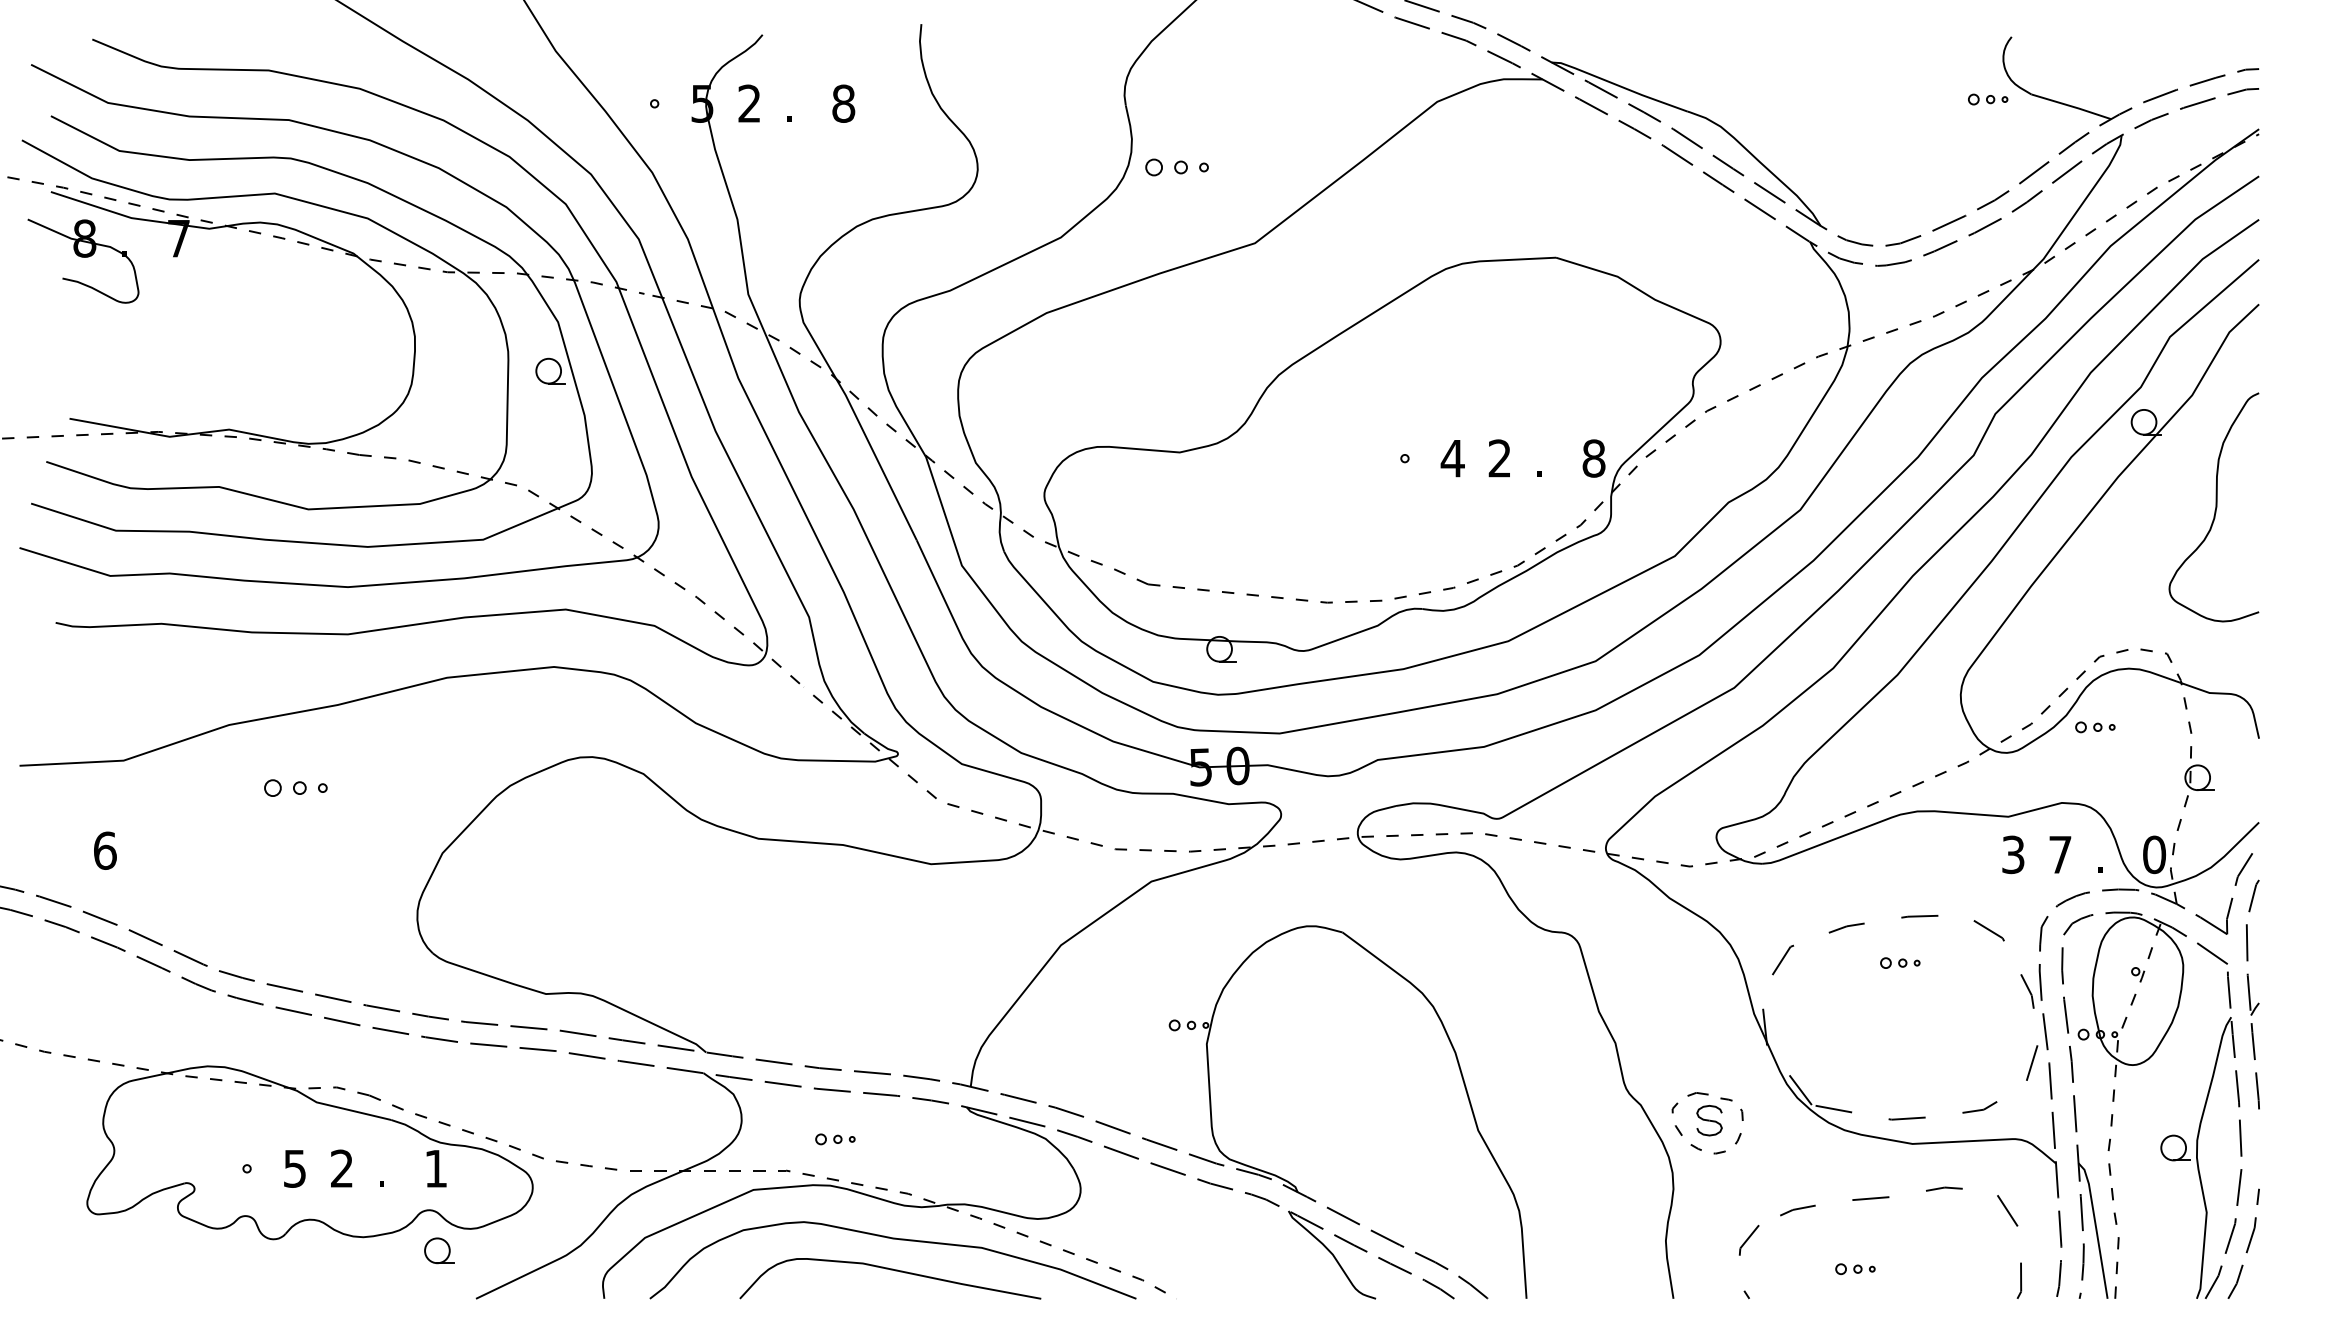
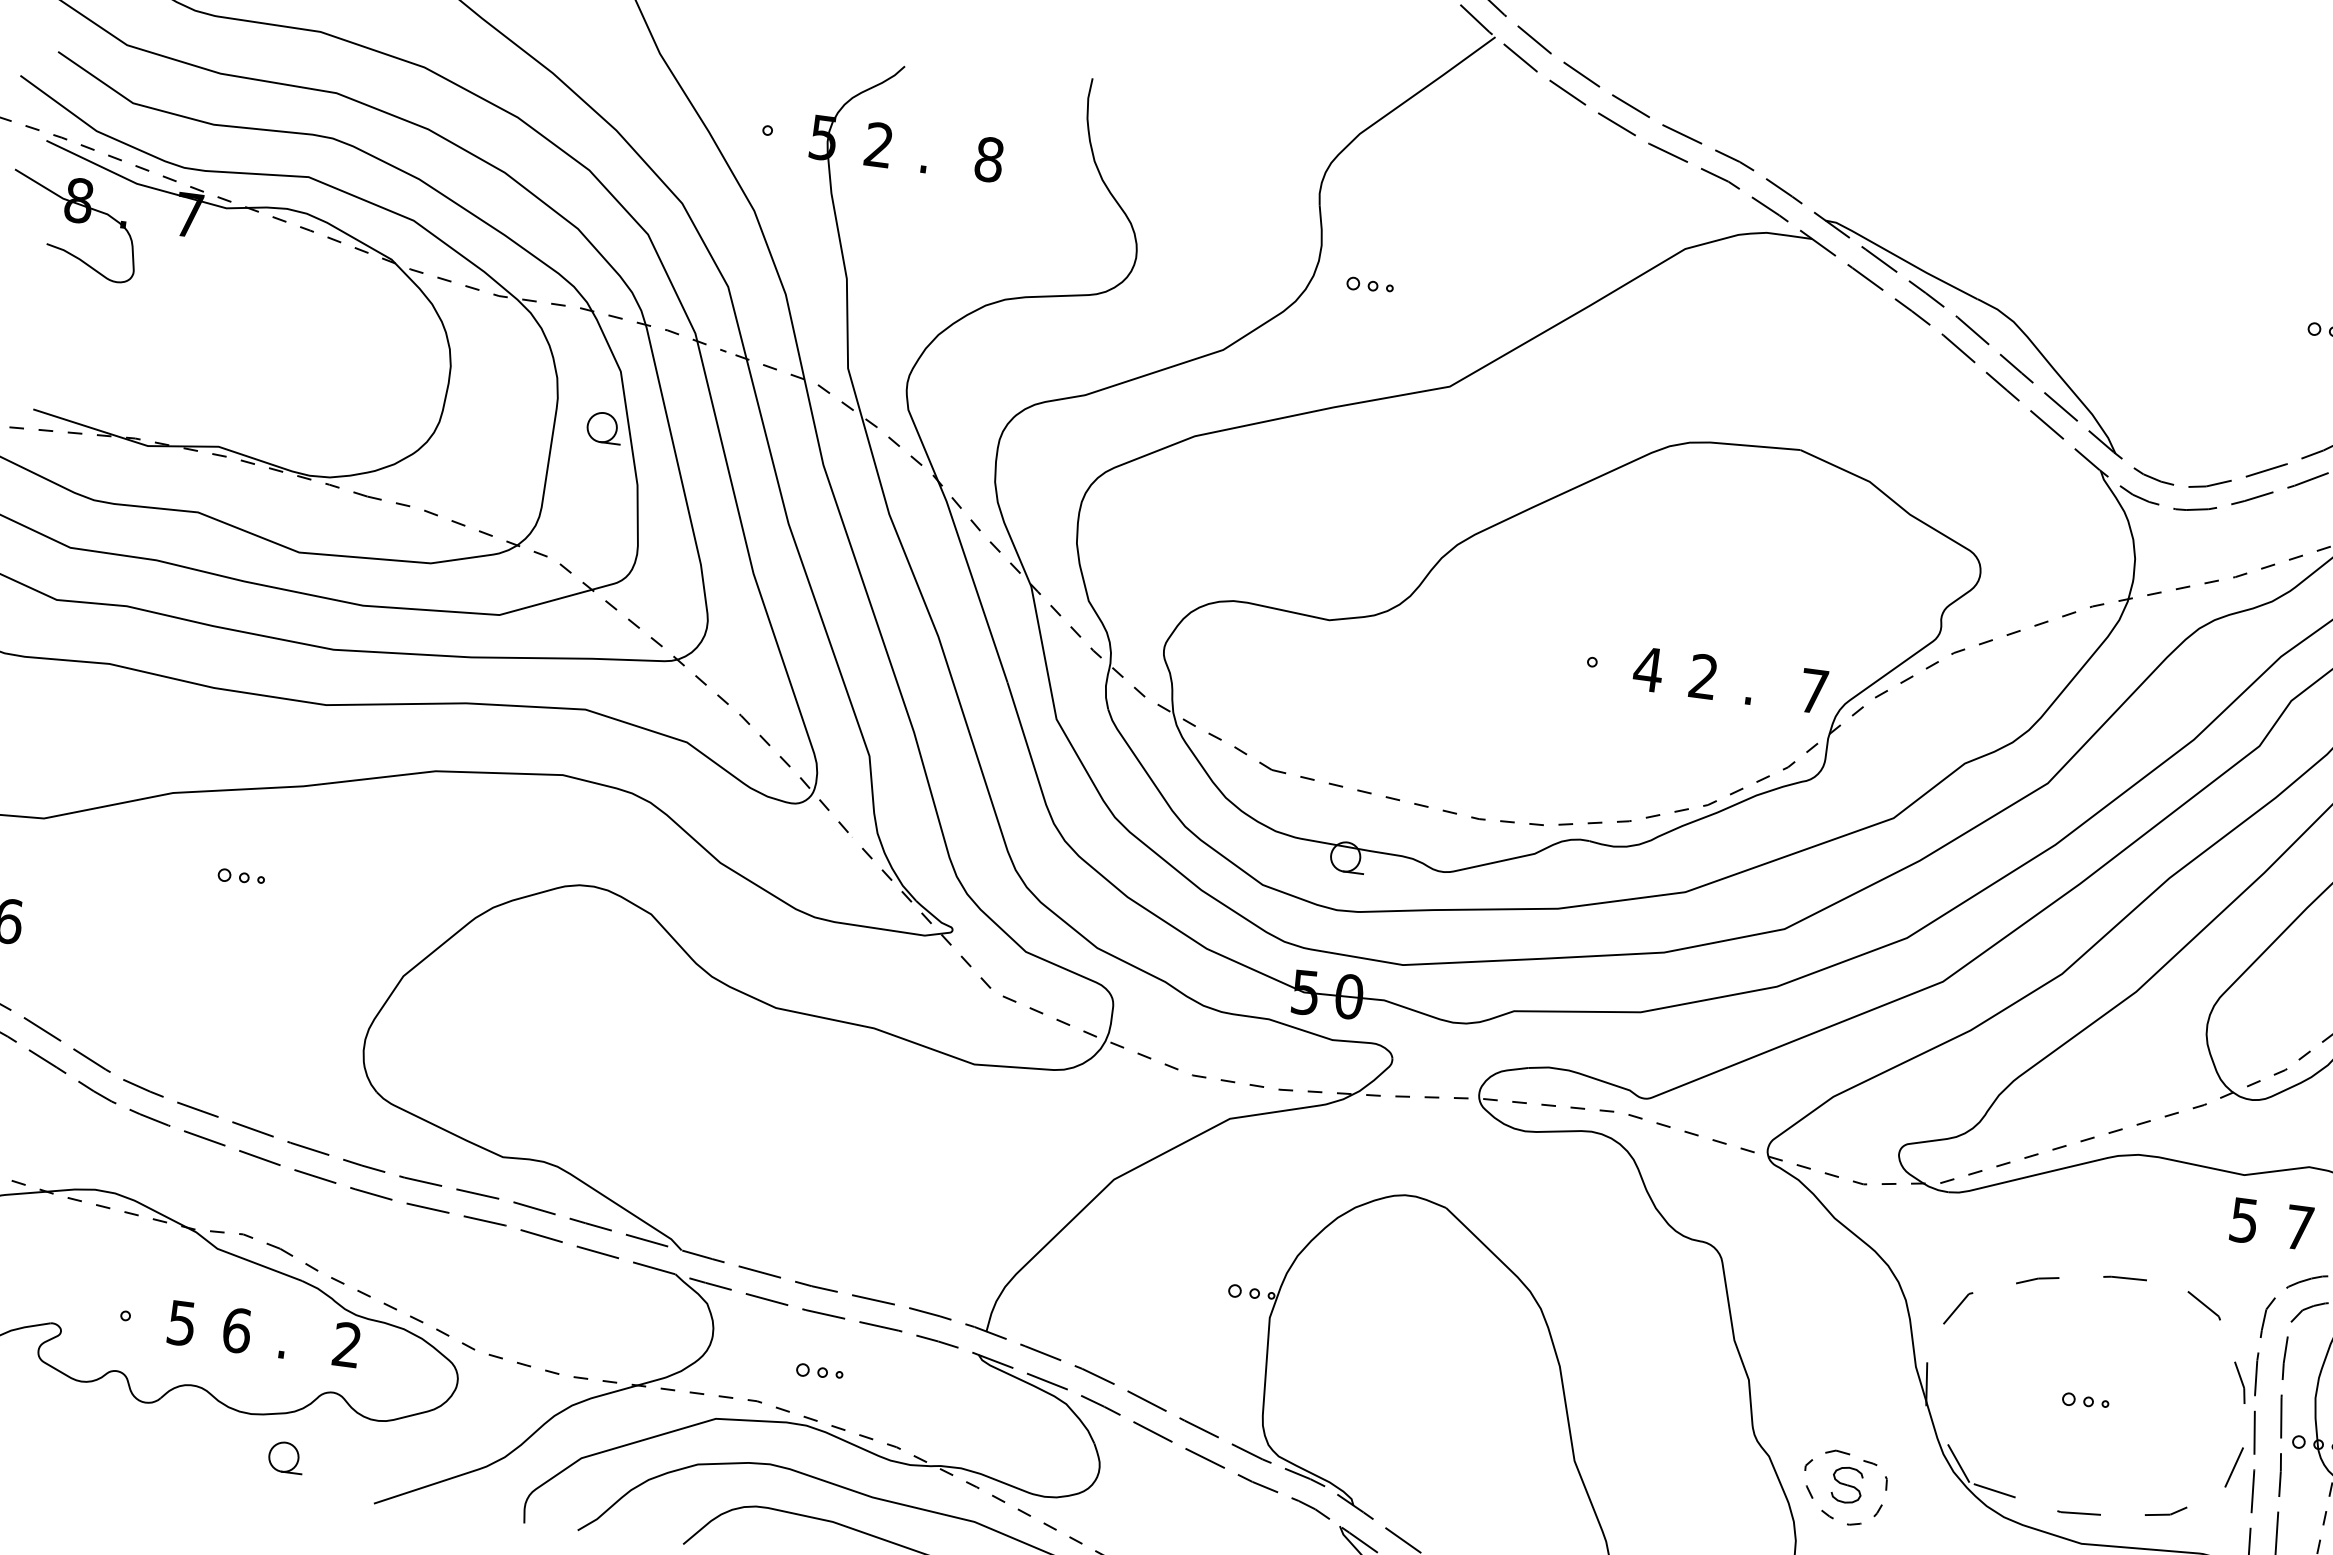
part: (1176, 167) -> (1369, 285), size x0.62
text: (1593, 458) -> (1813, 691), 8 -> 7
part: (295, 788) -> (241, 877), size x0.62
text: (2013, 854) -> (2244, 1220), 3 -> 5
part: (1900, 962) -> (2086, 1400), moved
text: (341, 1168) -> (236, 1330), 2 -> 6
text: (435, 1168) -> (346, 1344), 1 -> 2
part: (439, 1250) -> (286, 1457), moved

